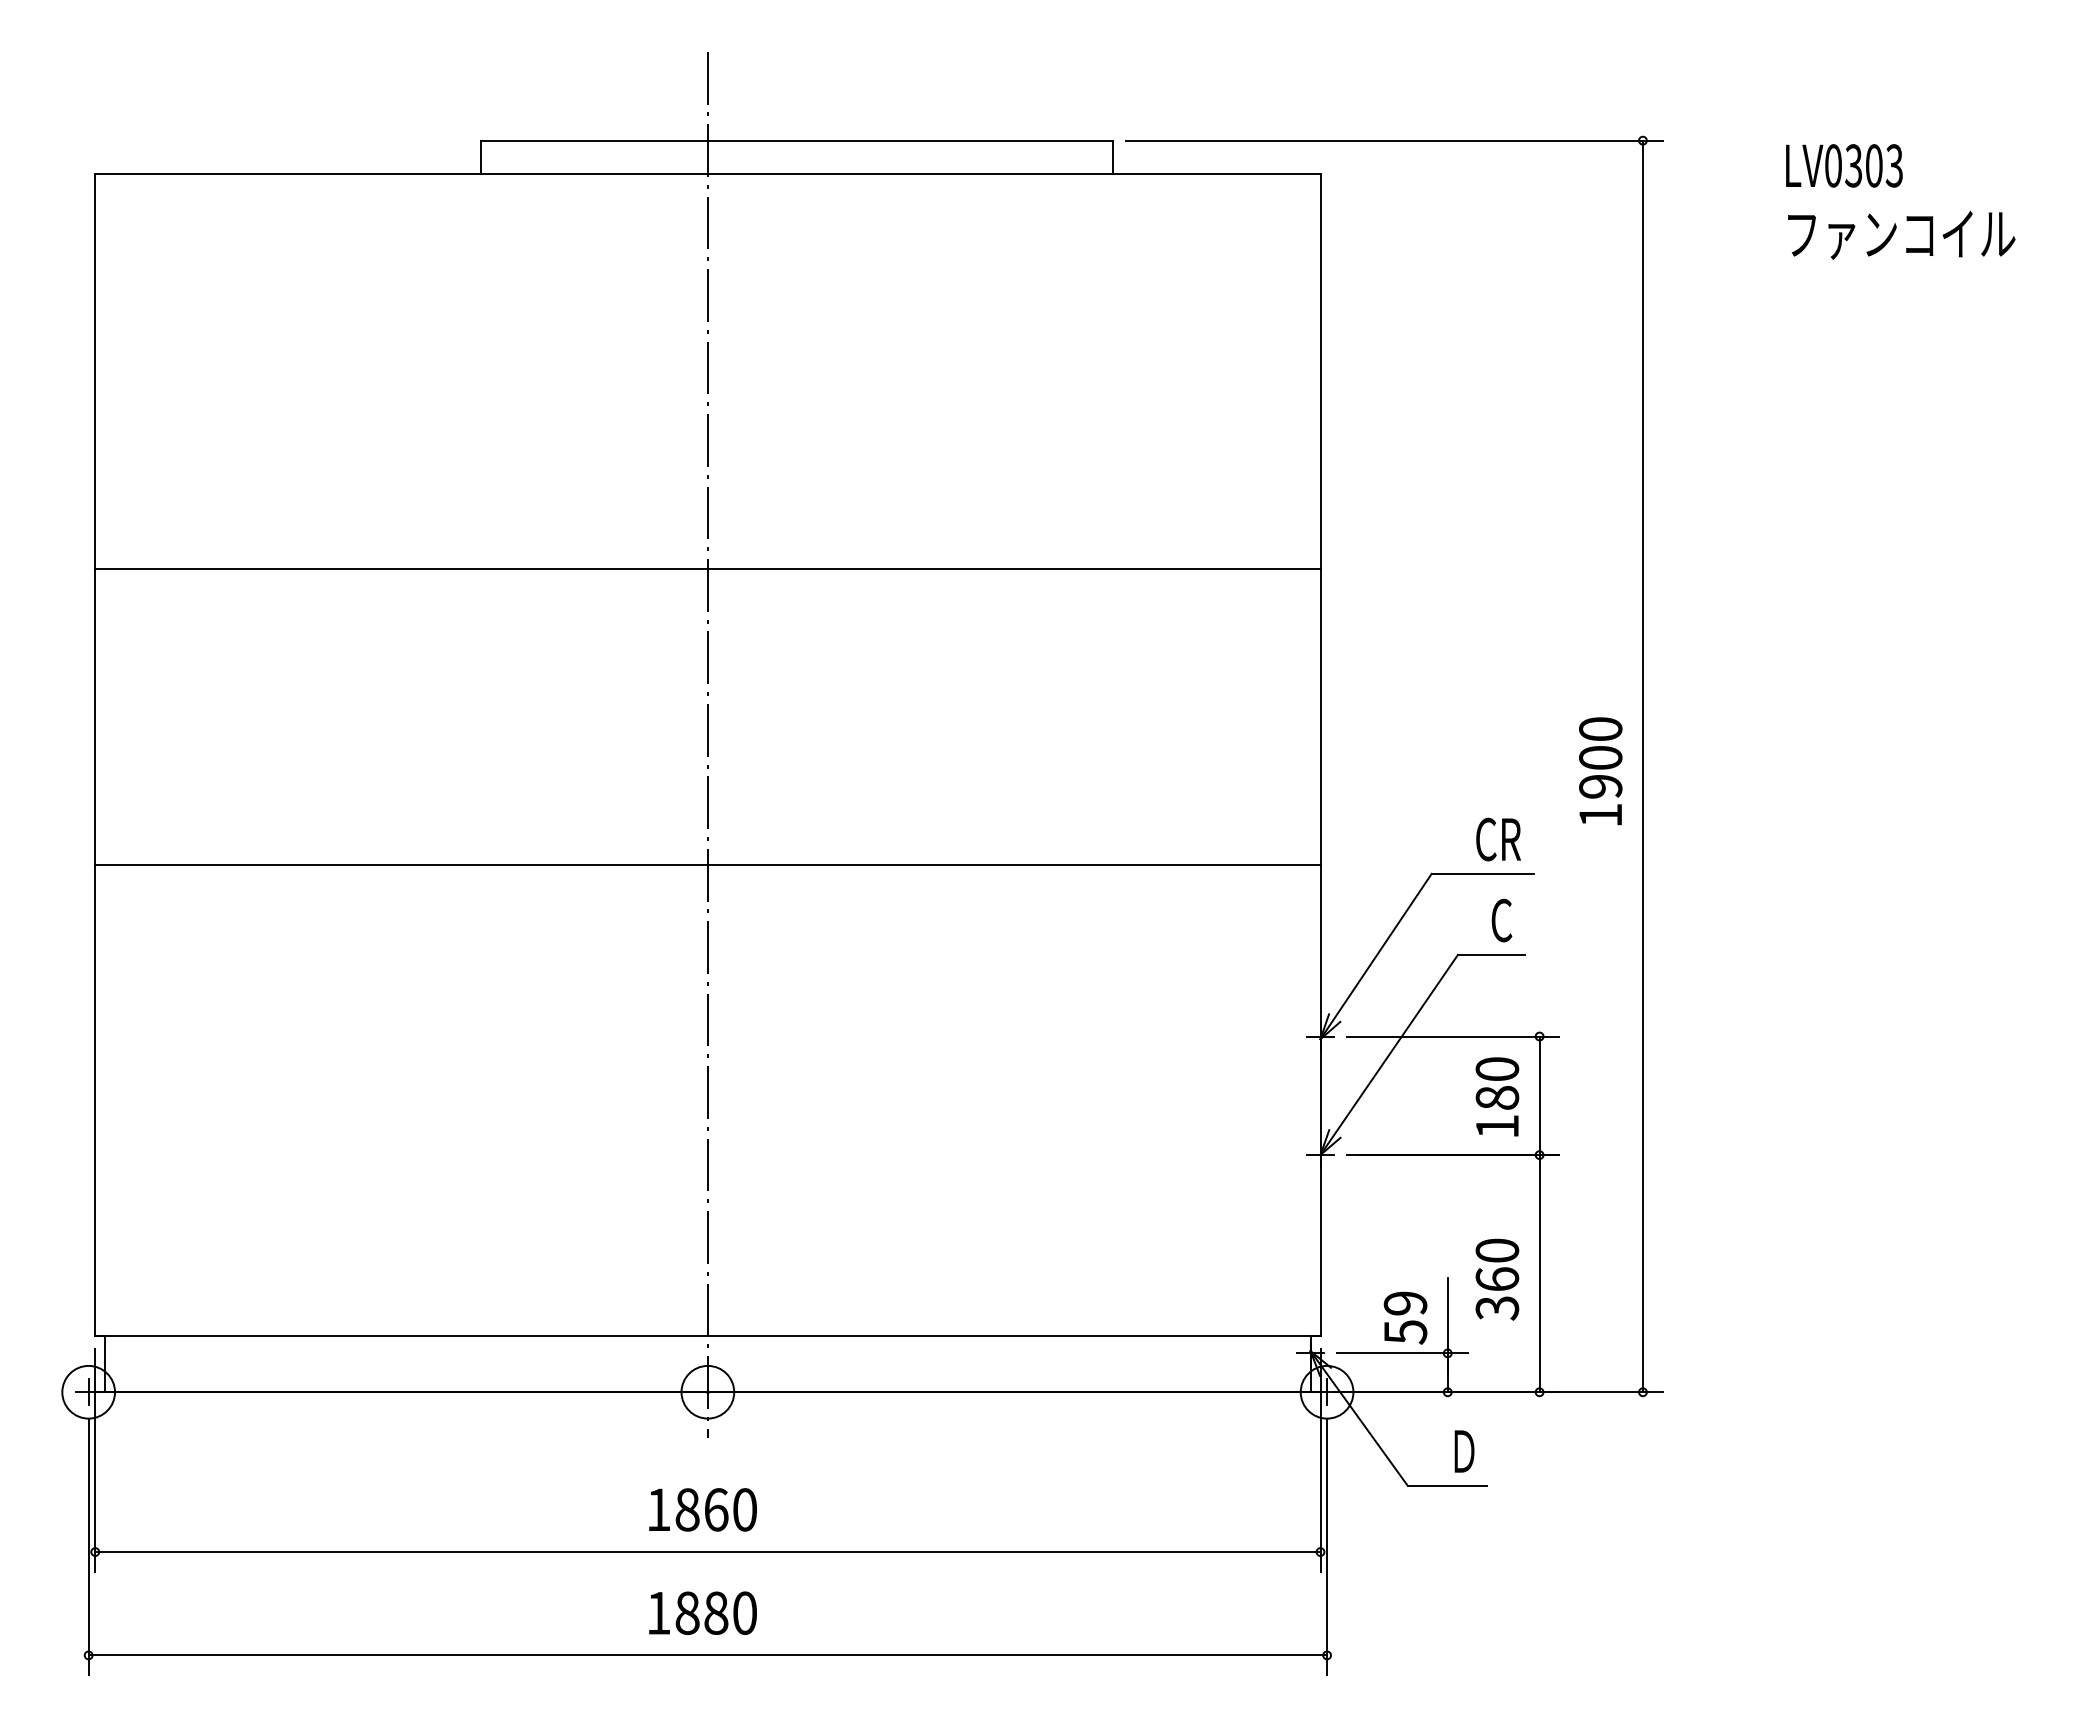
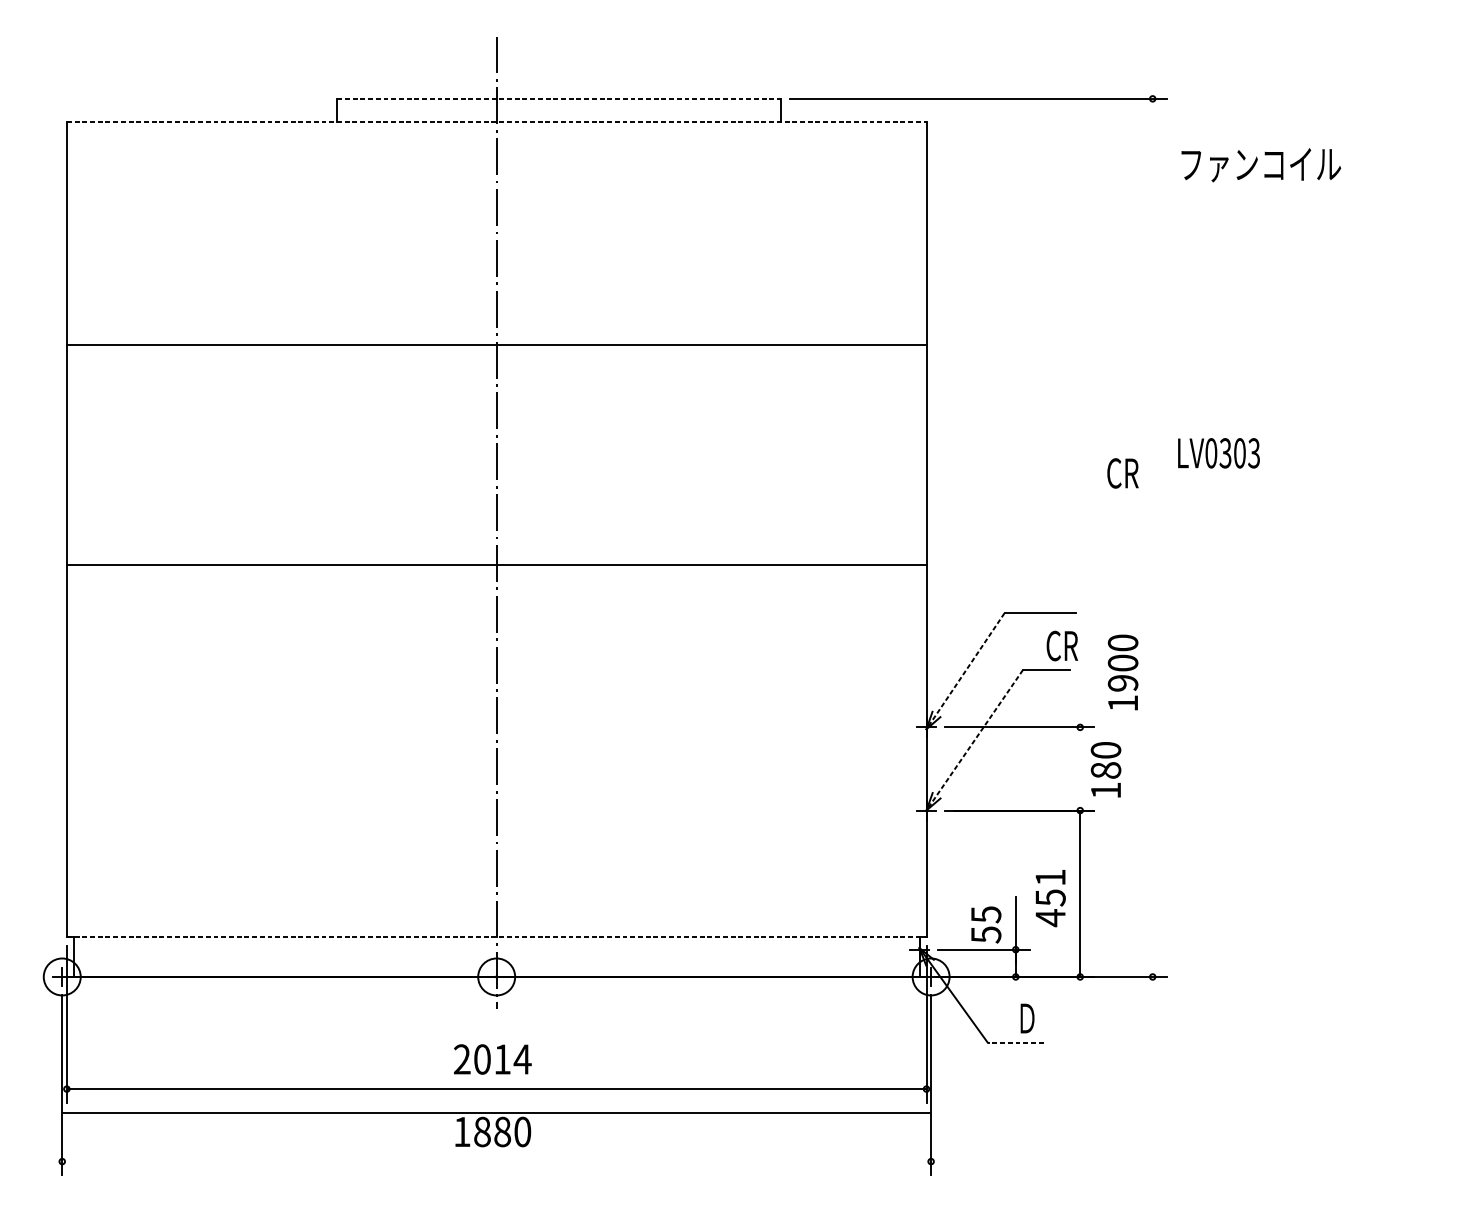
line: (797, 140) -> (559, 98), solid -> dashed
text: (1844, 165) -> (1219, 453), moved
line: (707, 173) -> (496, 121), solid -> dashed
text: (1901, 234) -> (1261, 164), moved
line: (707, 568) -> (496, 344), moved
line: (1642, 766) -> (1152, 537), removed
text: (1600, 771) -> (1122, 672), moved
text: (1498, 839) -> (1122, 473), moved
line: (707, 865) -> (496, 565), moved
text: (1526, 920) -> (1071, 645), C -> CR
line: (1376, 956) -> (965, 671), solid -> dashed
line: (1388, 1055) -> (974, 740), solid -> dashed
line: (1539, 1095) -> (1080, 768), removed
text: (1497, 1096) -> (1106, 769), moved
text: (1497, 1279) -> (1050, 897), 360 -> 451
text: (1405, 1303) -> (986, 914), 59 -> 55
line: (707, 1335) -> (496, 937), solid -> dashed
line: (1447, 1485) -> (1015, 1042), solid -> dashed
text: (702, 1509) -> (492, 1059), 1860 -> 2014
line: (707, 1655) -> (496, 1113), moved

